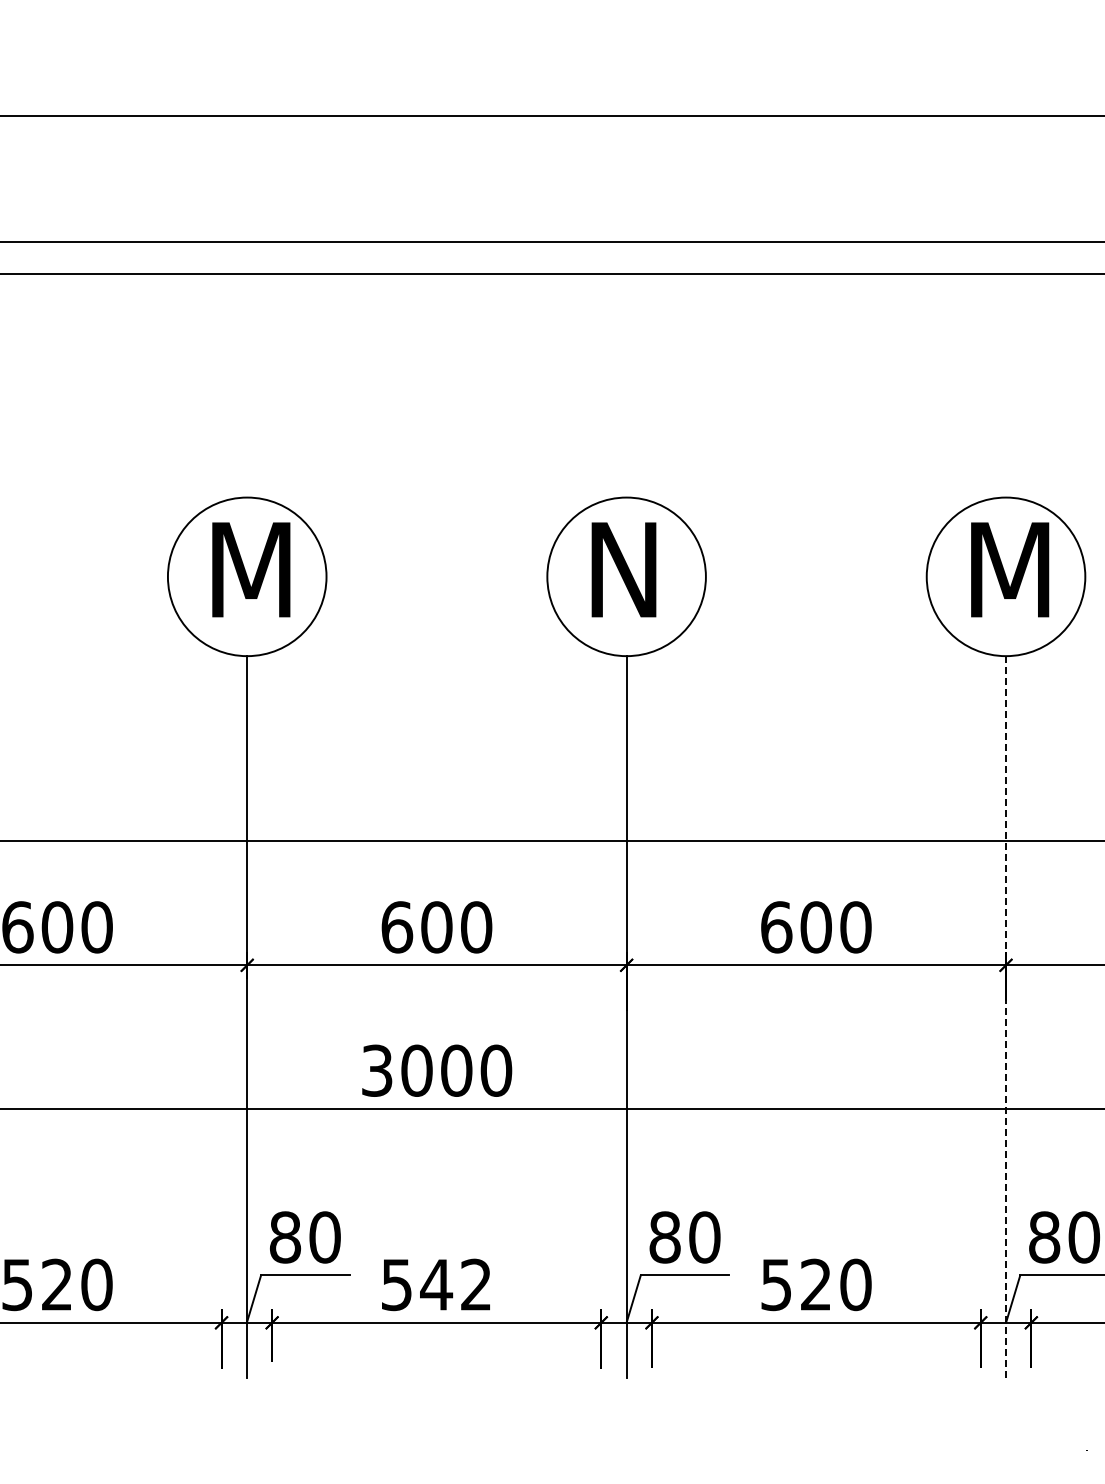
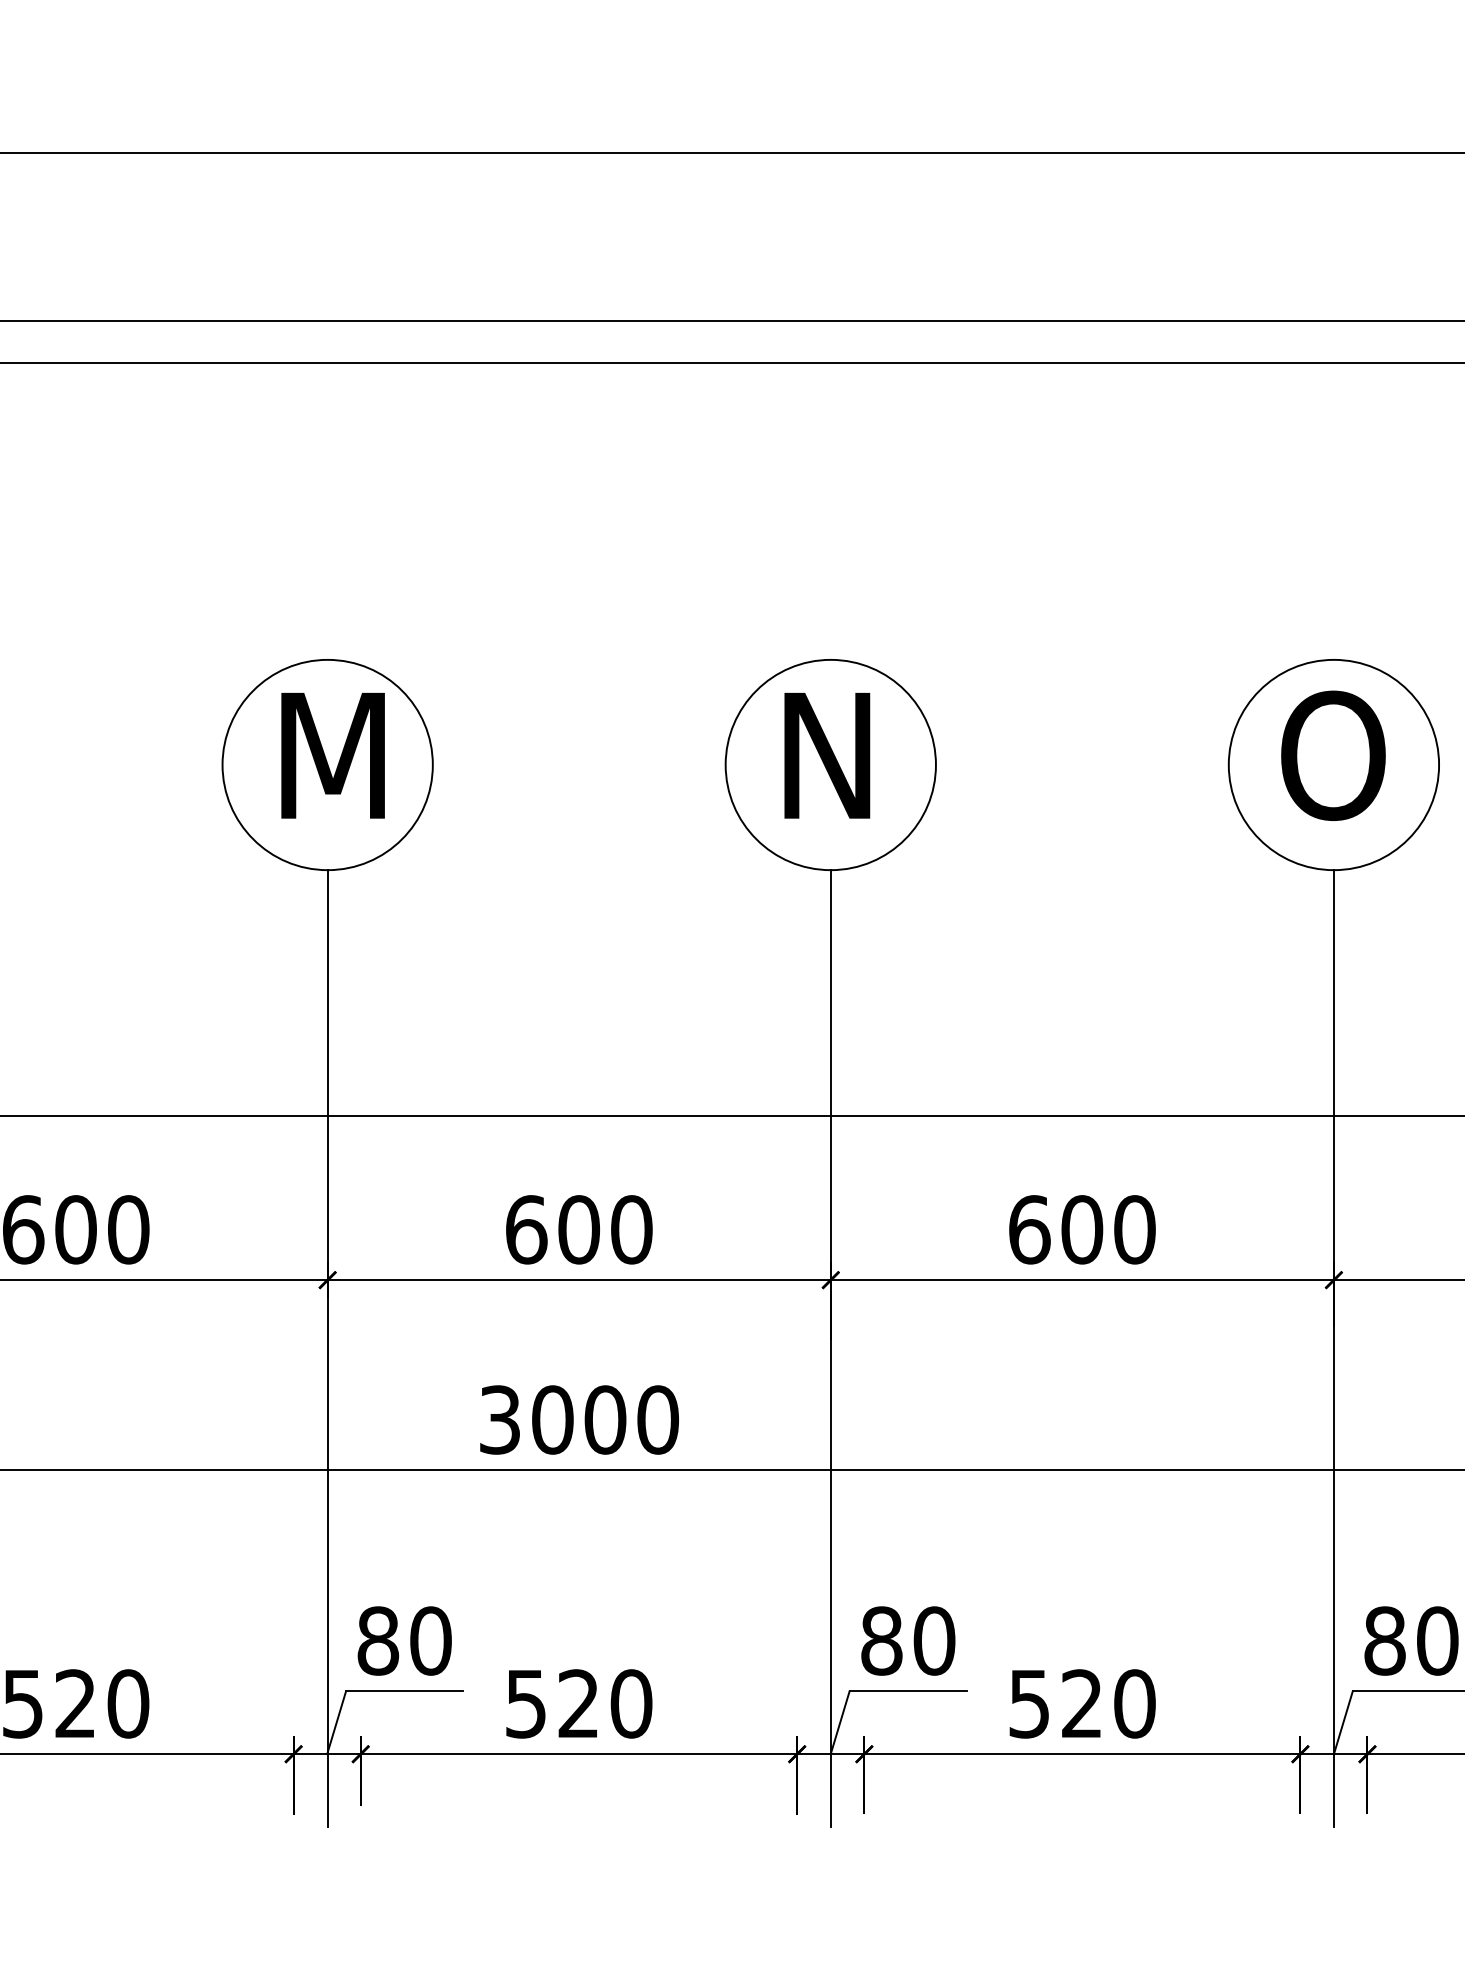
text: (1007, 569) -> (1335, 755), M -> O
line: (1006, 1016) -> (1334, 1348), dashed -> solid
text: (456, 1284) -> (605, 1703), 542 -> 520

